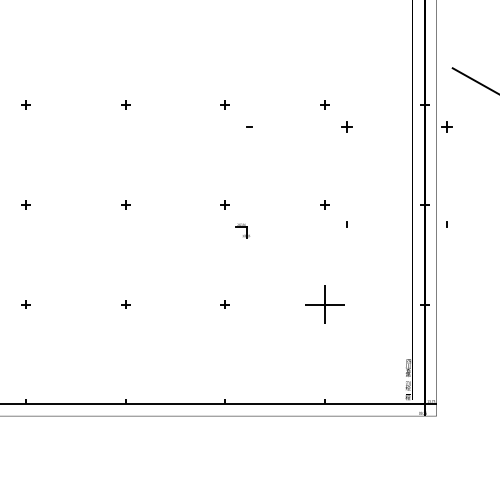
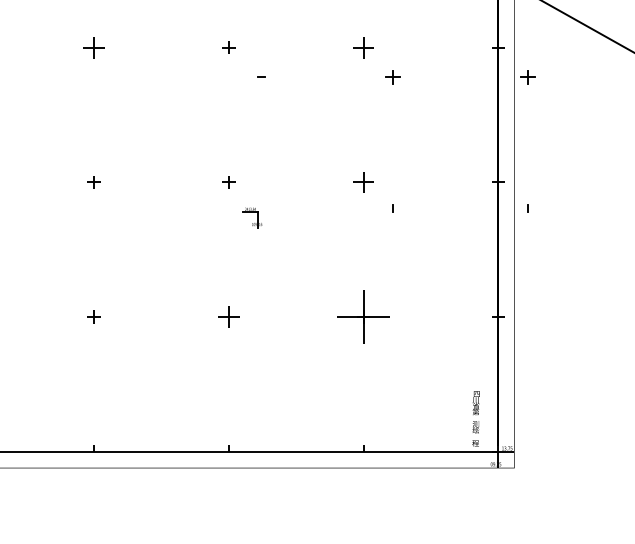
part: (125, 104) -> (93, 46), size x1.6
part: (324, 104) -> (362, 46), size x1.6
part: (324, 204) -> (362, 181), size x1.6
part: (224, 304) -> (227, 317), size x1.6

